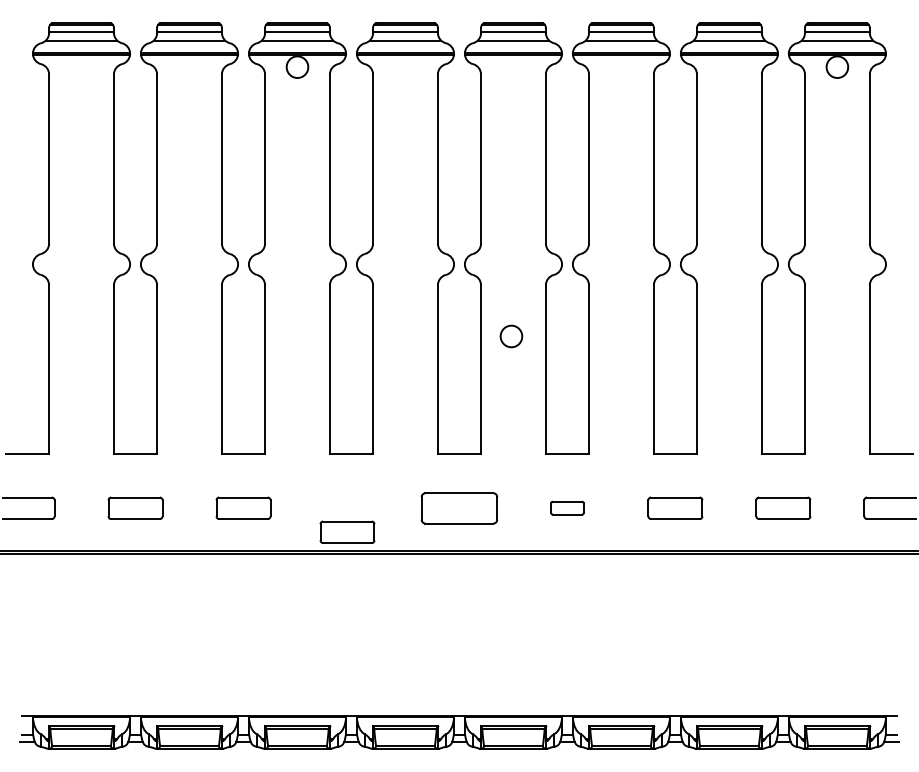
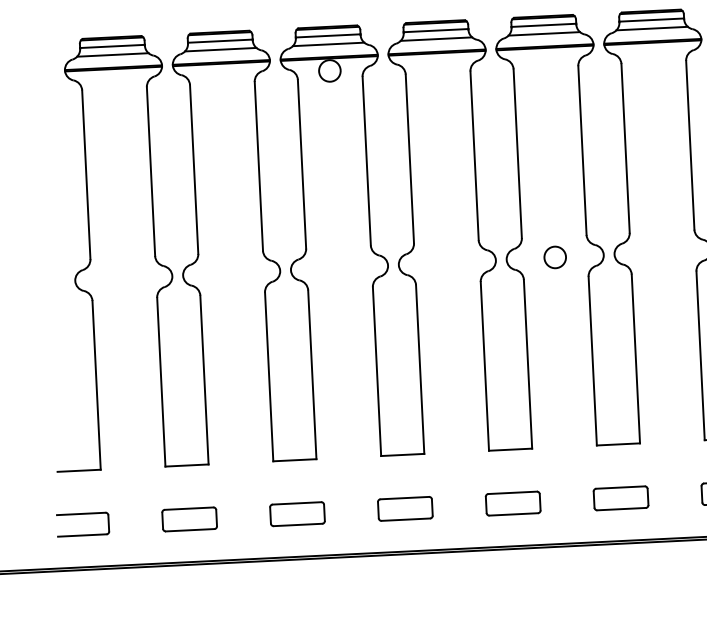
circle: (511, 336) -> (555, 257), moved
part: (459, 507) -> (513, 502), size x0.71
part: (567, 507) -> (621, 497), size x1.67
part: (347, 531) -> (405, 508), moved

